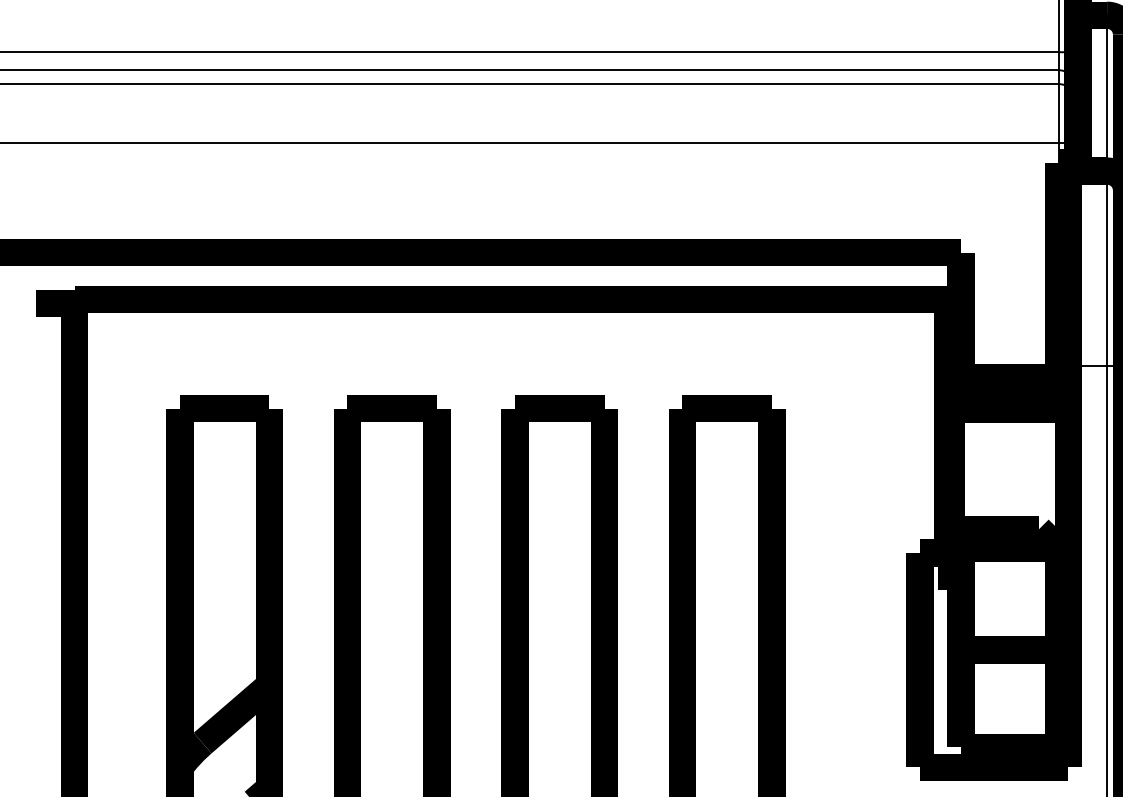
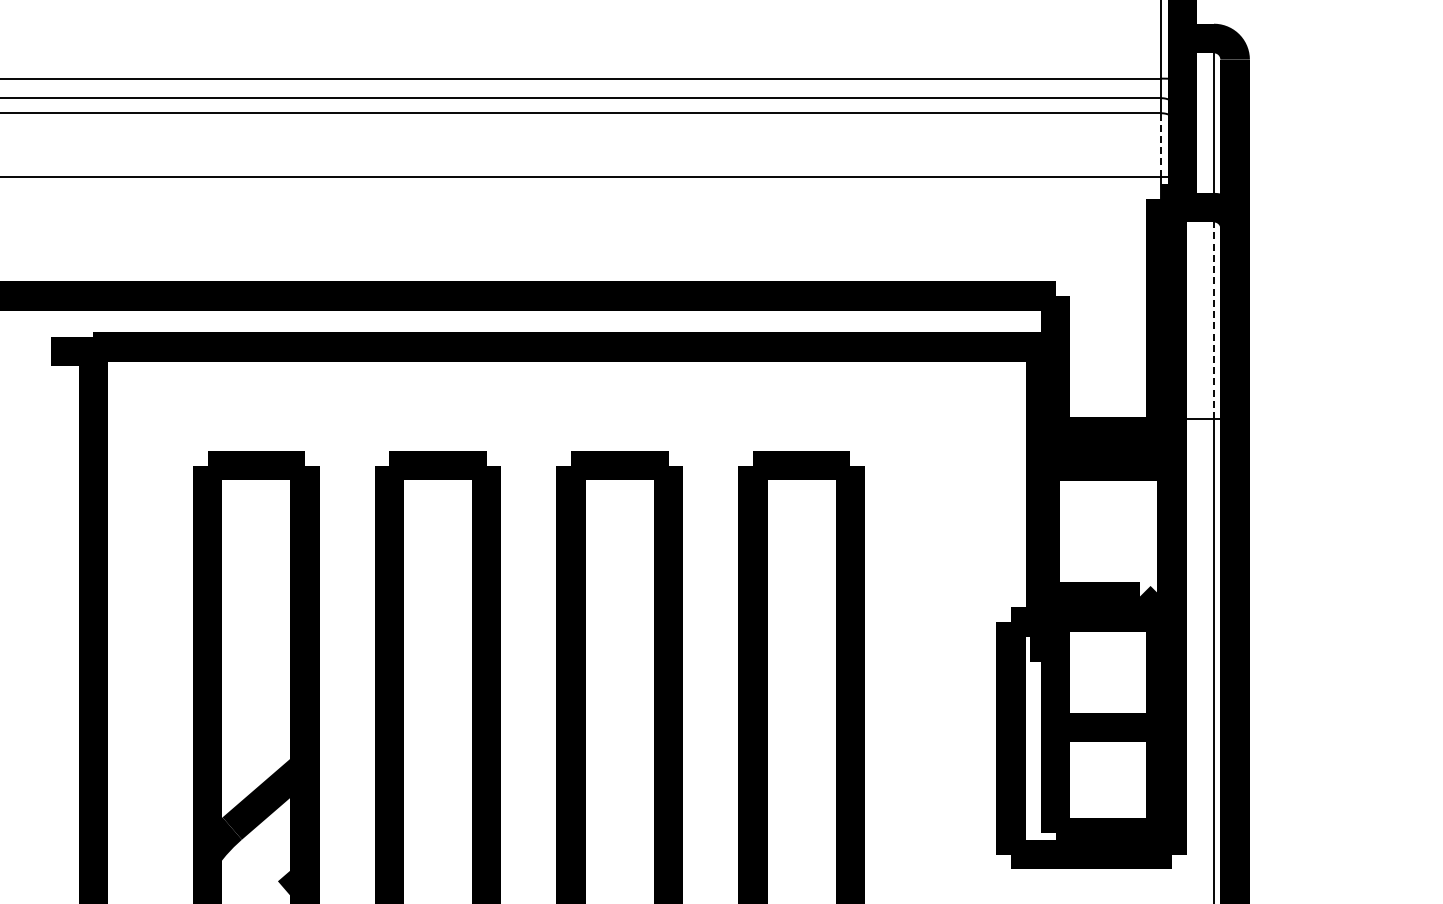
line: (1058, 112) -> (1161, 144), solid -> dashed
line: (1106, 268) -> (1213, 313), solid -> dashed

